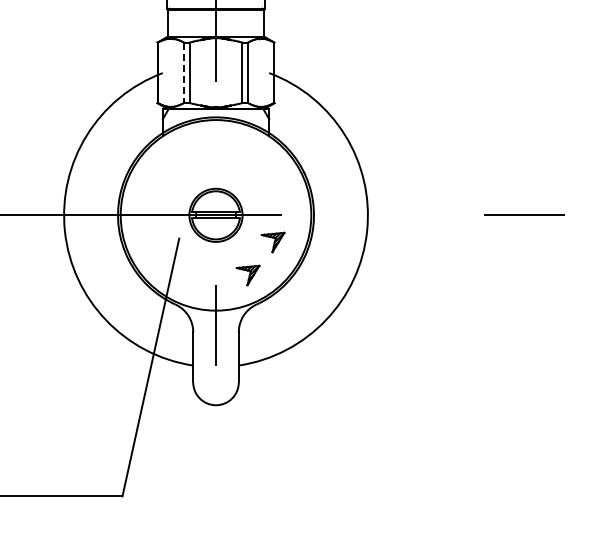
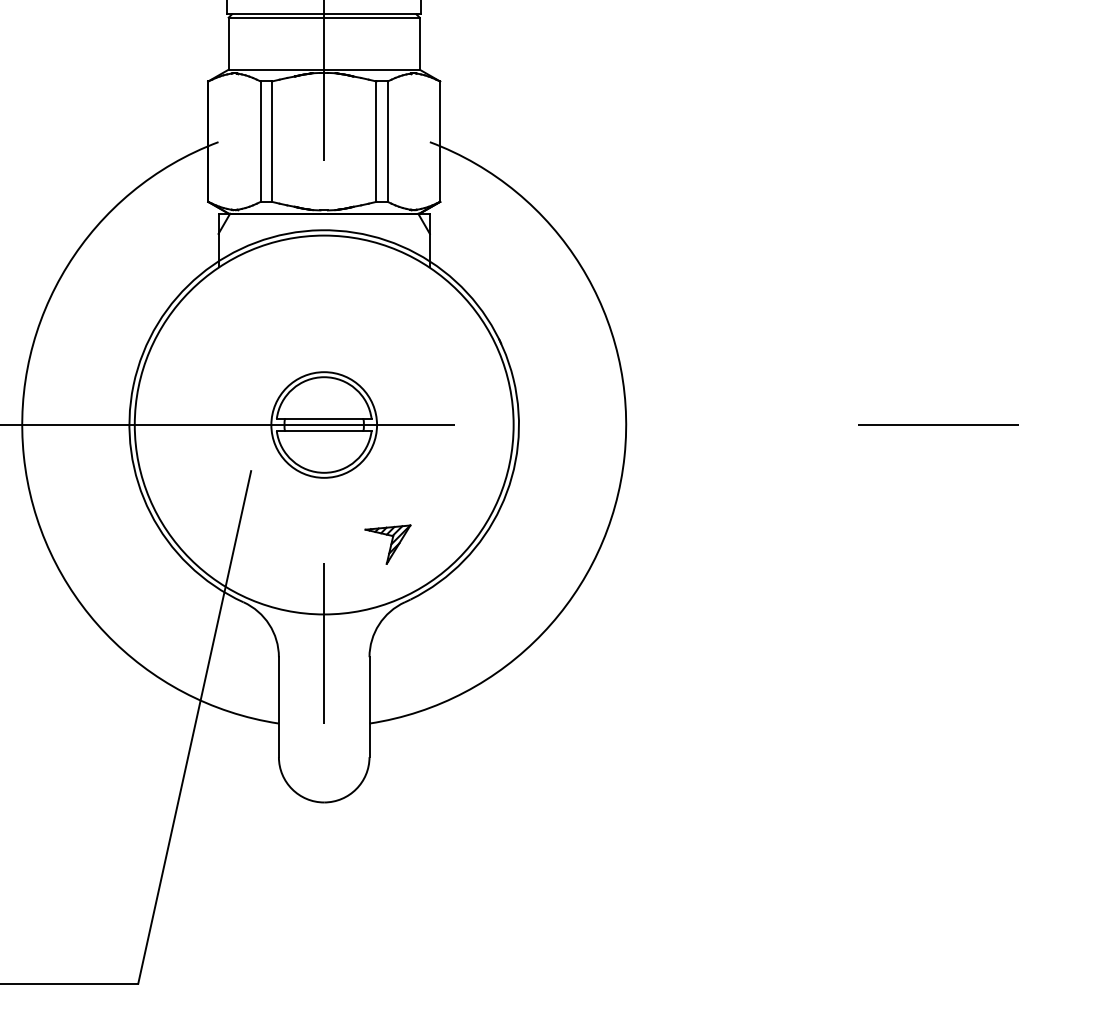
line: (184, 73) -> (261, 143), dashed -> solid
part: (272, 242) -> (436, 478), removed

